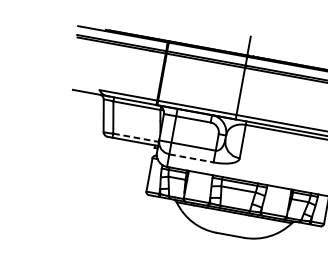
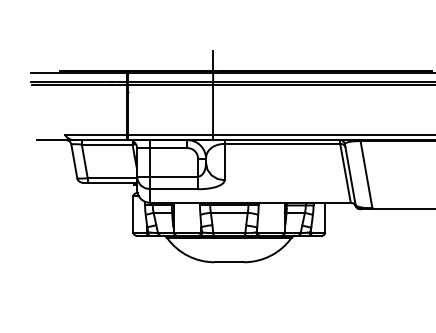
line: (136, 138) -> (112, 178), dashed -> solid
line: (191, 158) -> (174, 189), dashed -> solid

